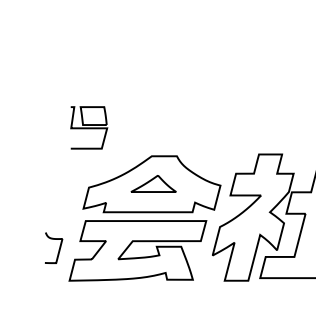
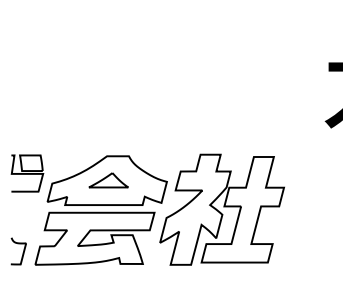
part: (89, 127) -> (27, 173), moved
curve: (58, 249) -> (22, 252), moved

